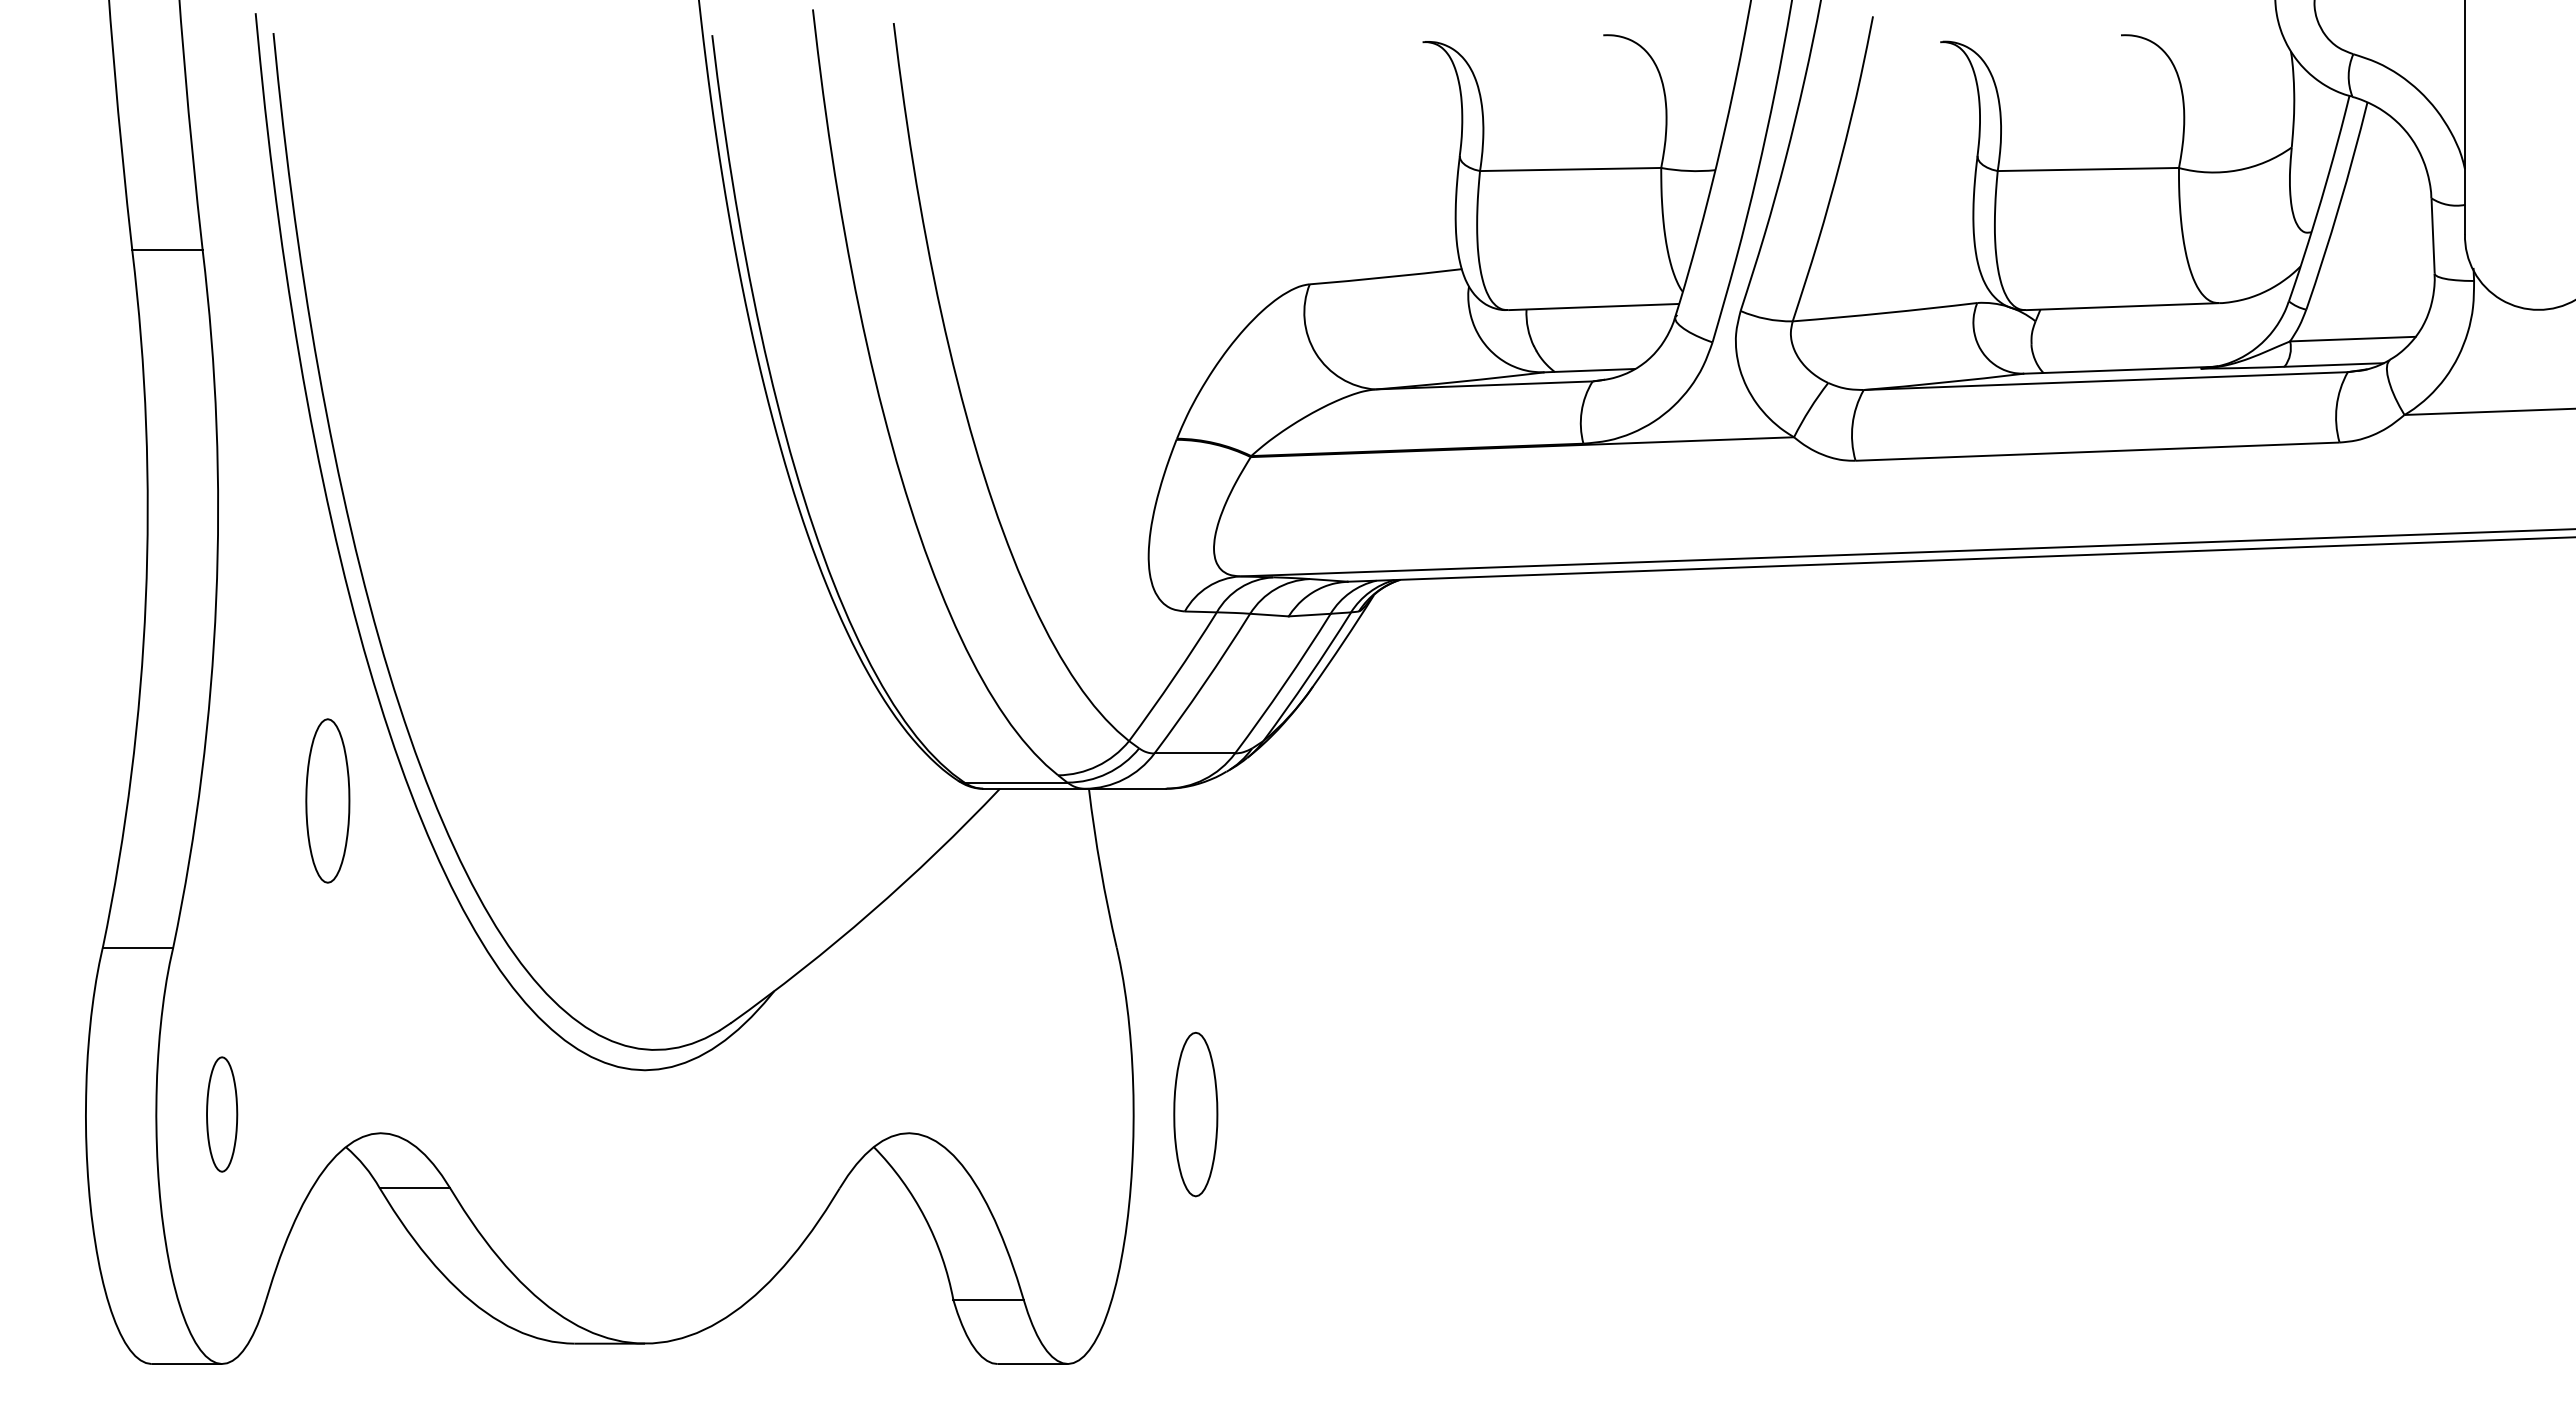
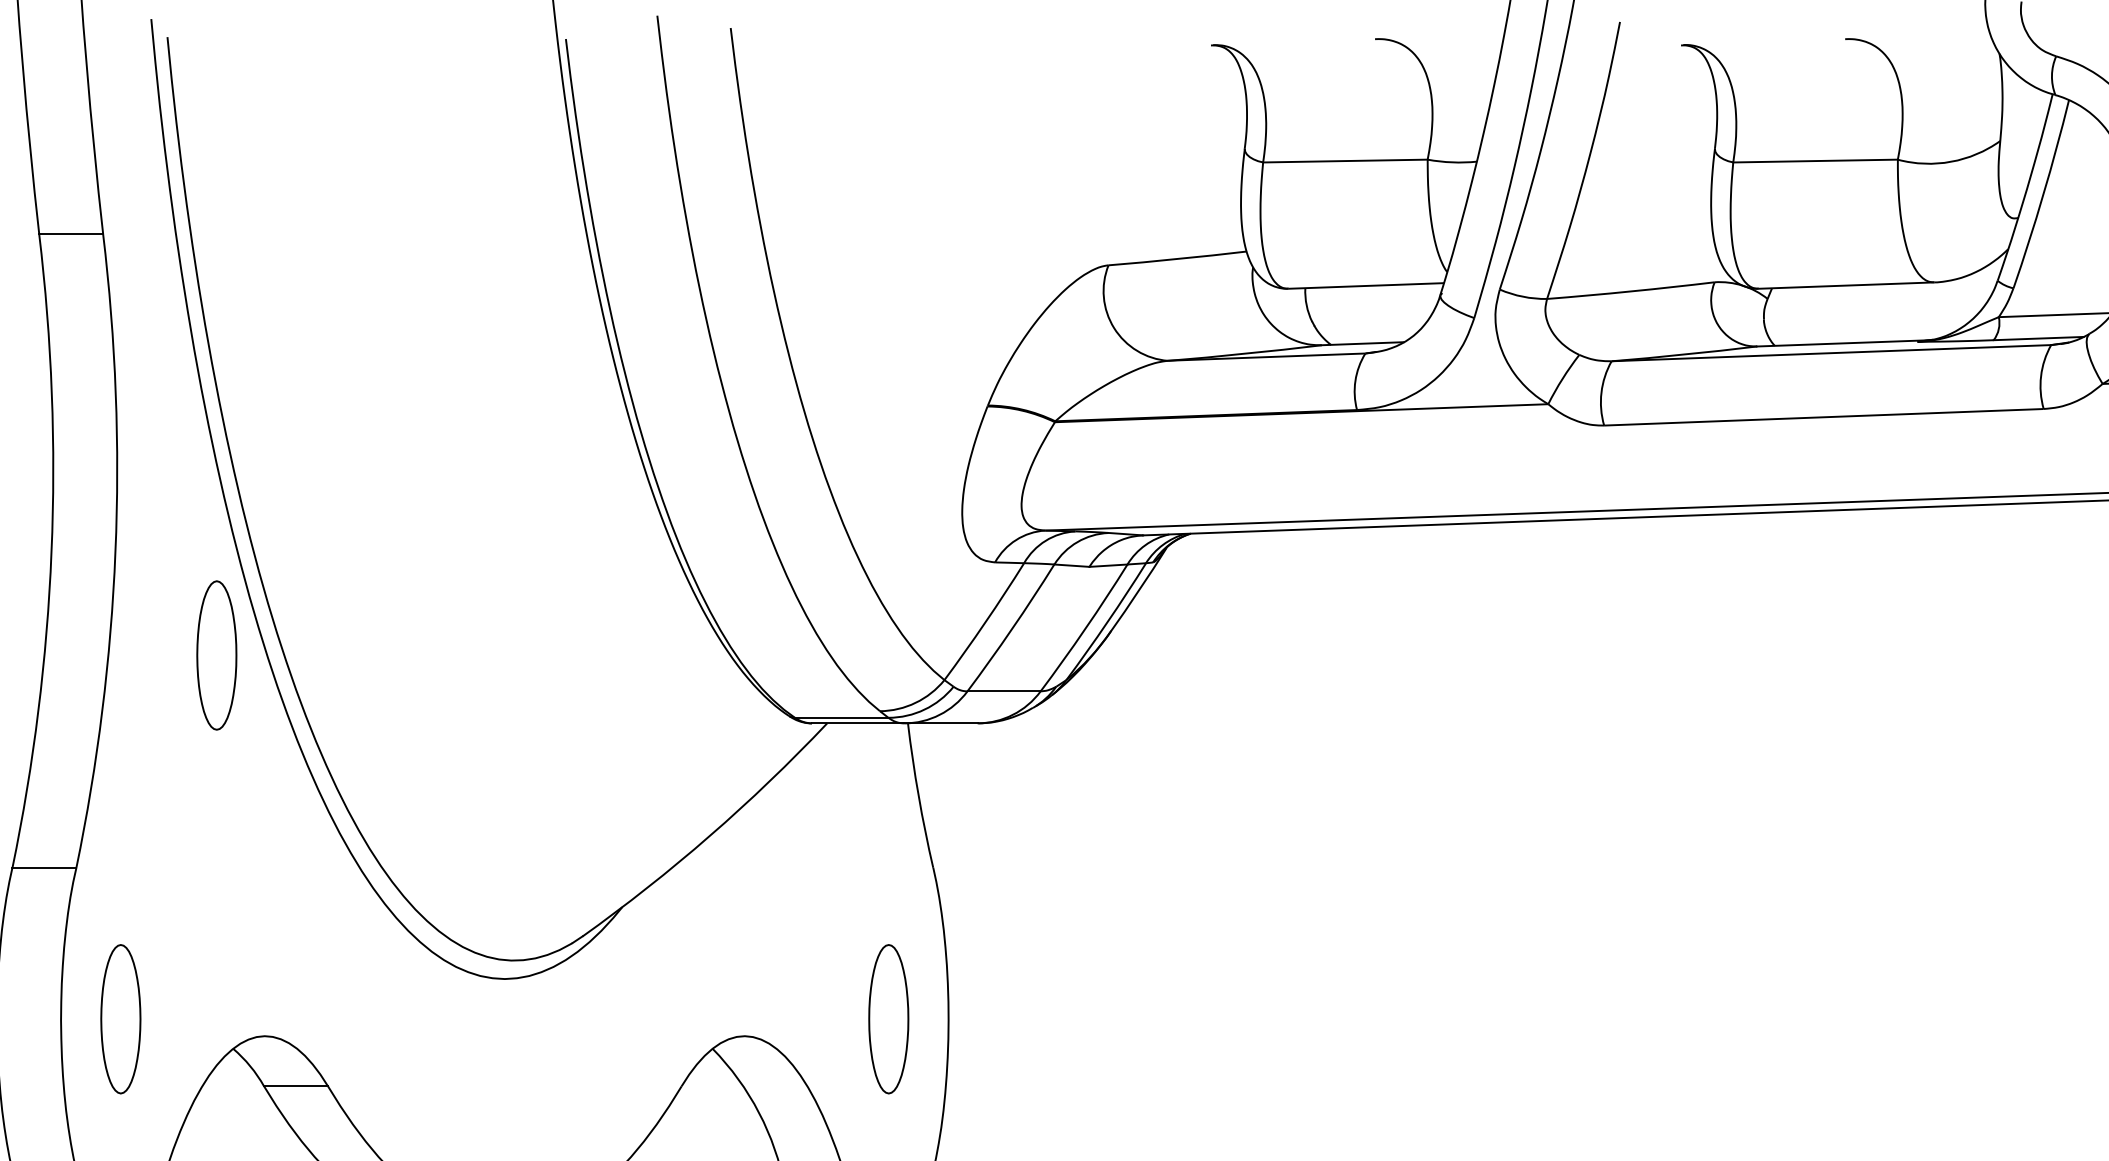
part: (327, 800) -> (216, 655), moved
part: (221, 1114) -> (120, 1019), size x1.43
part: (1195, 1114) -> (888, 1019), moved

